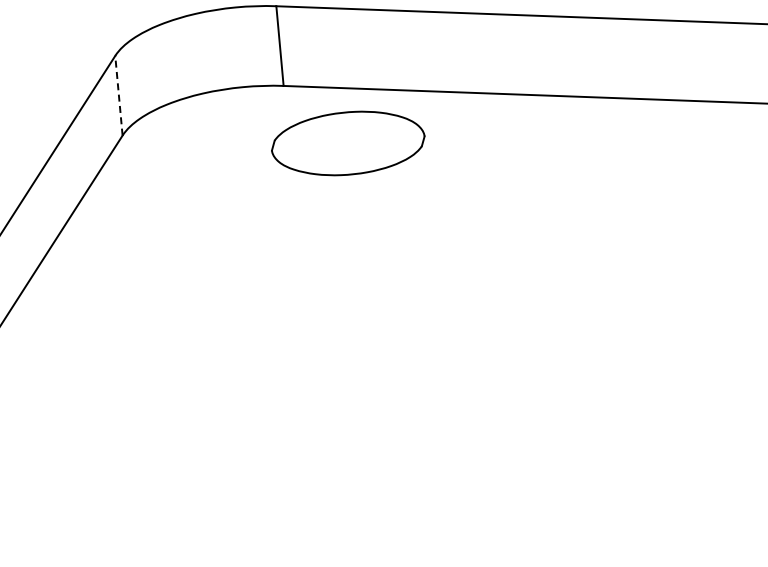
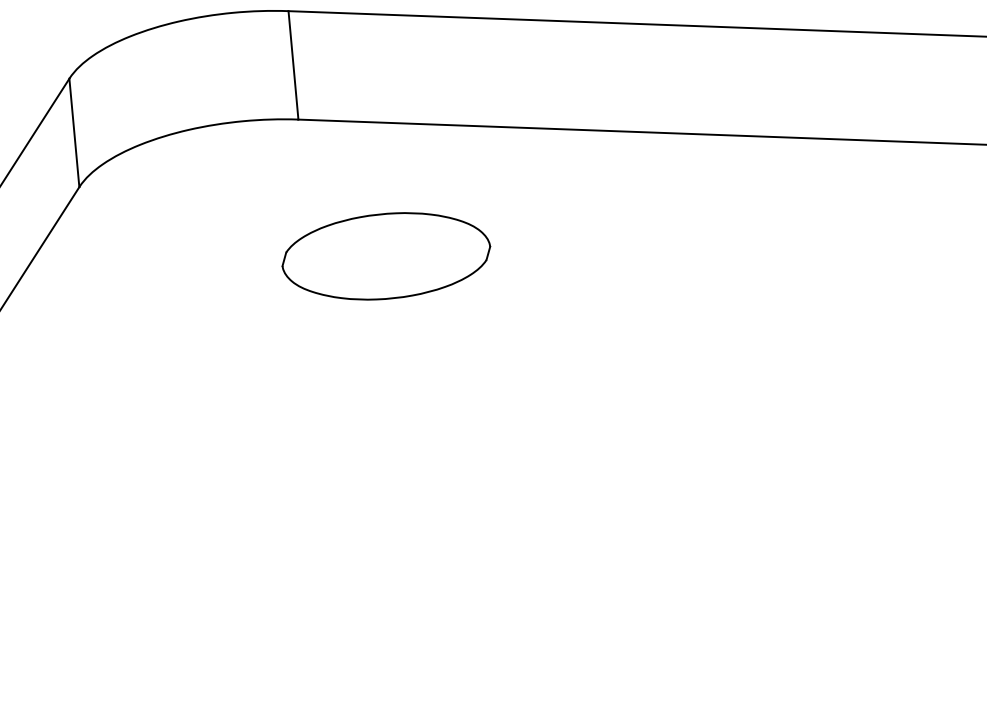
line: (118, 95) -> (73, 132), dashed -> solid
part: (348, 143) -> (386, 256), moved

